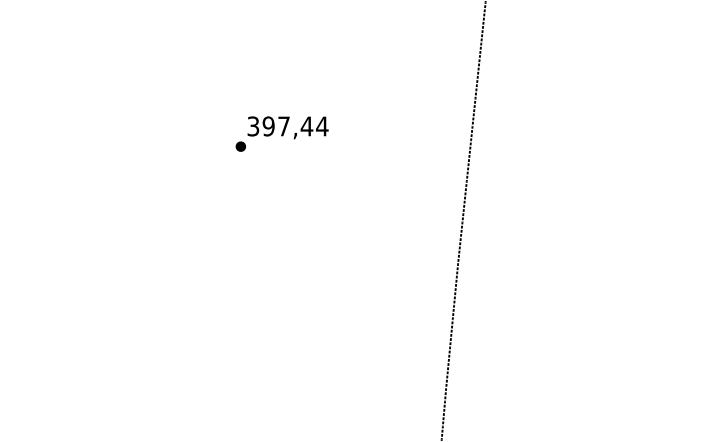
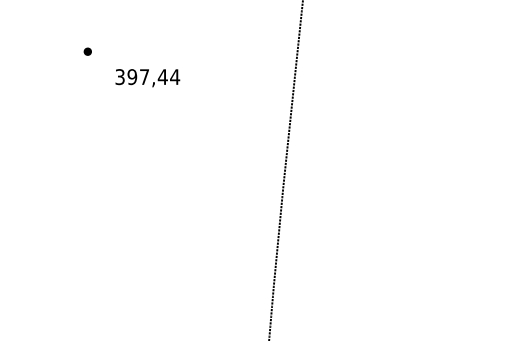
part: (240, 146) -> (87, 51), moved

